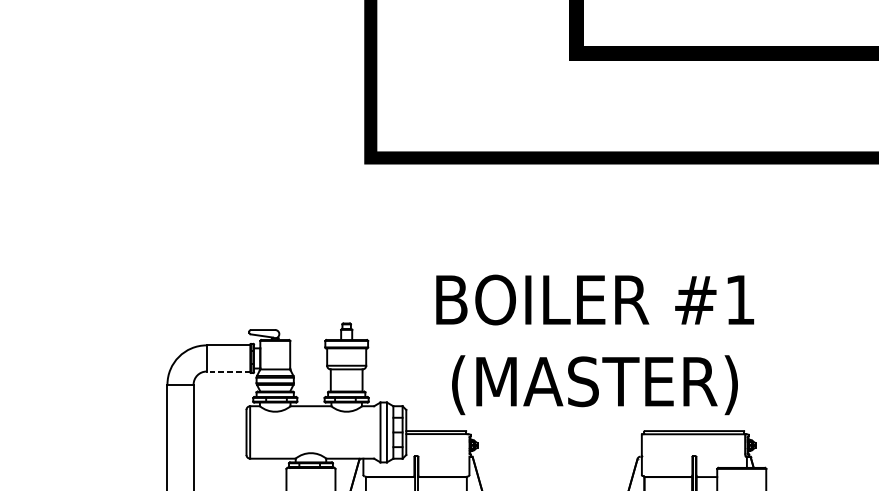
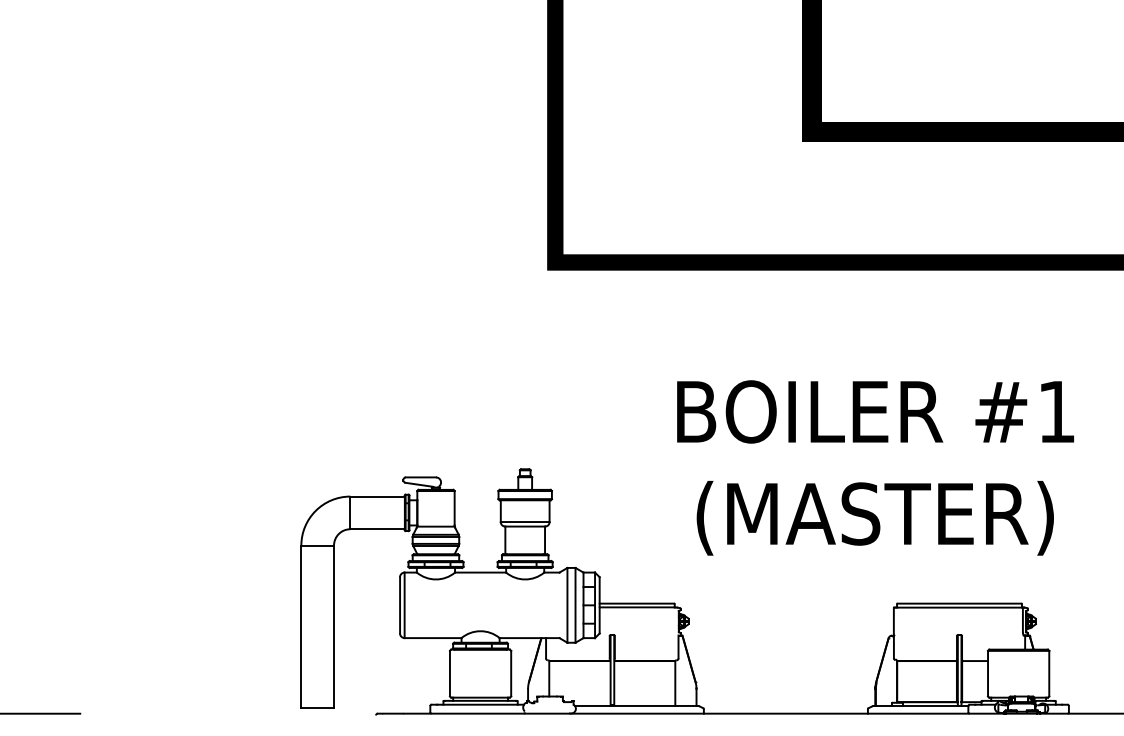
text: (595, 344) -> (875, 467), moved
line: (228, 371) -> (377, 529), dashed -> solid

